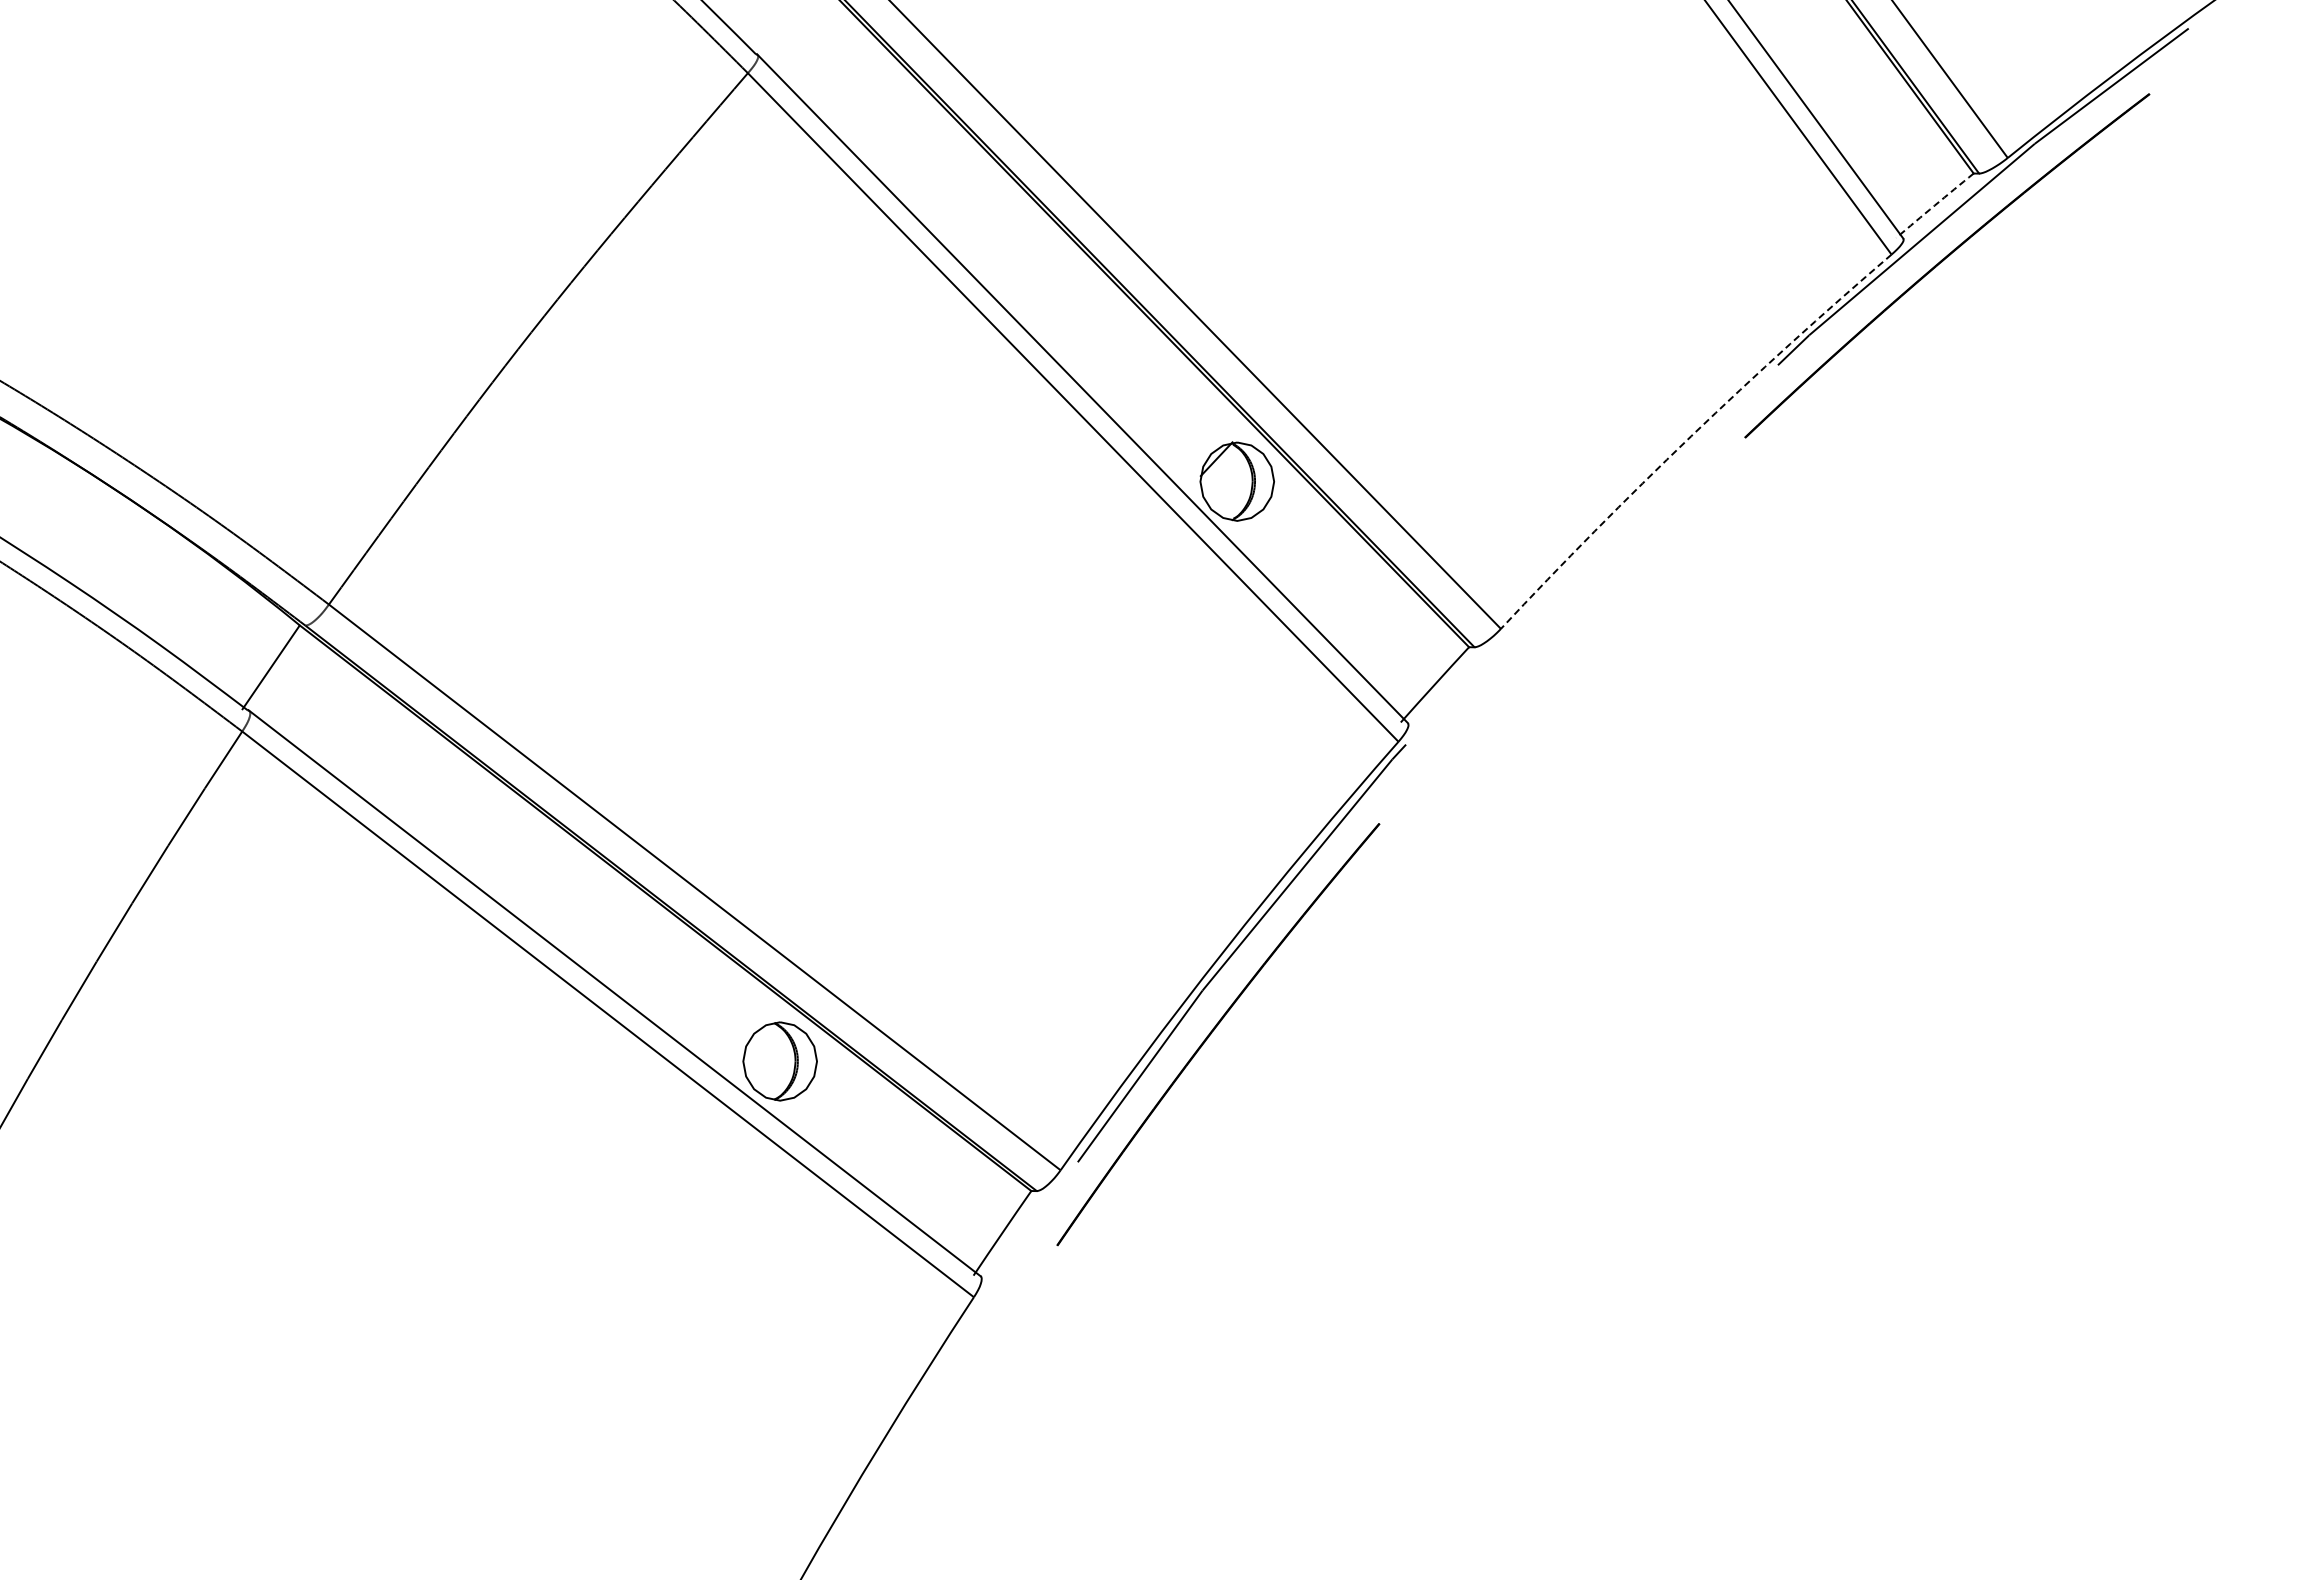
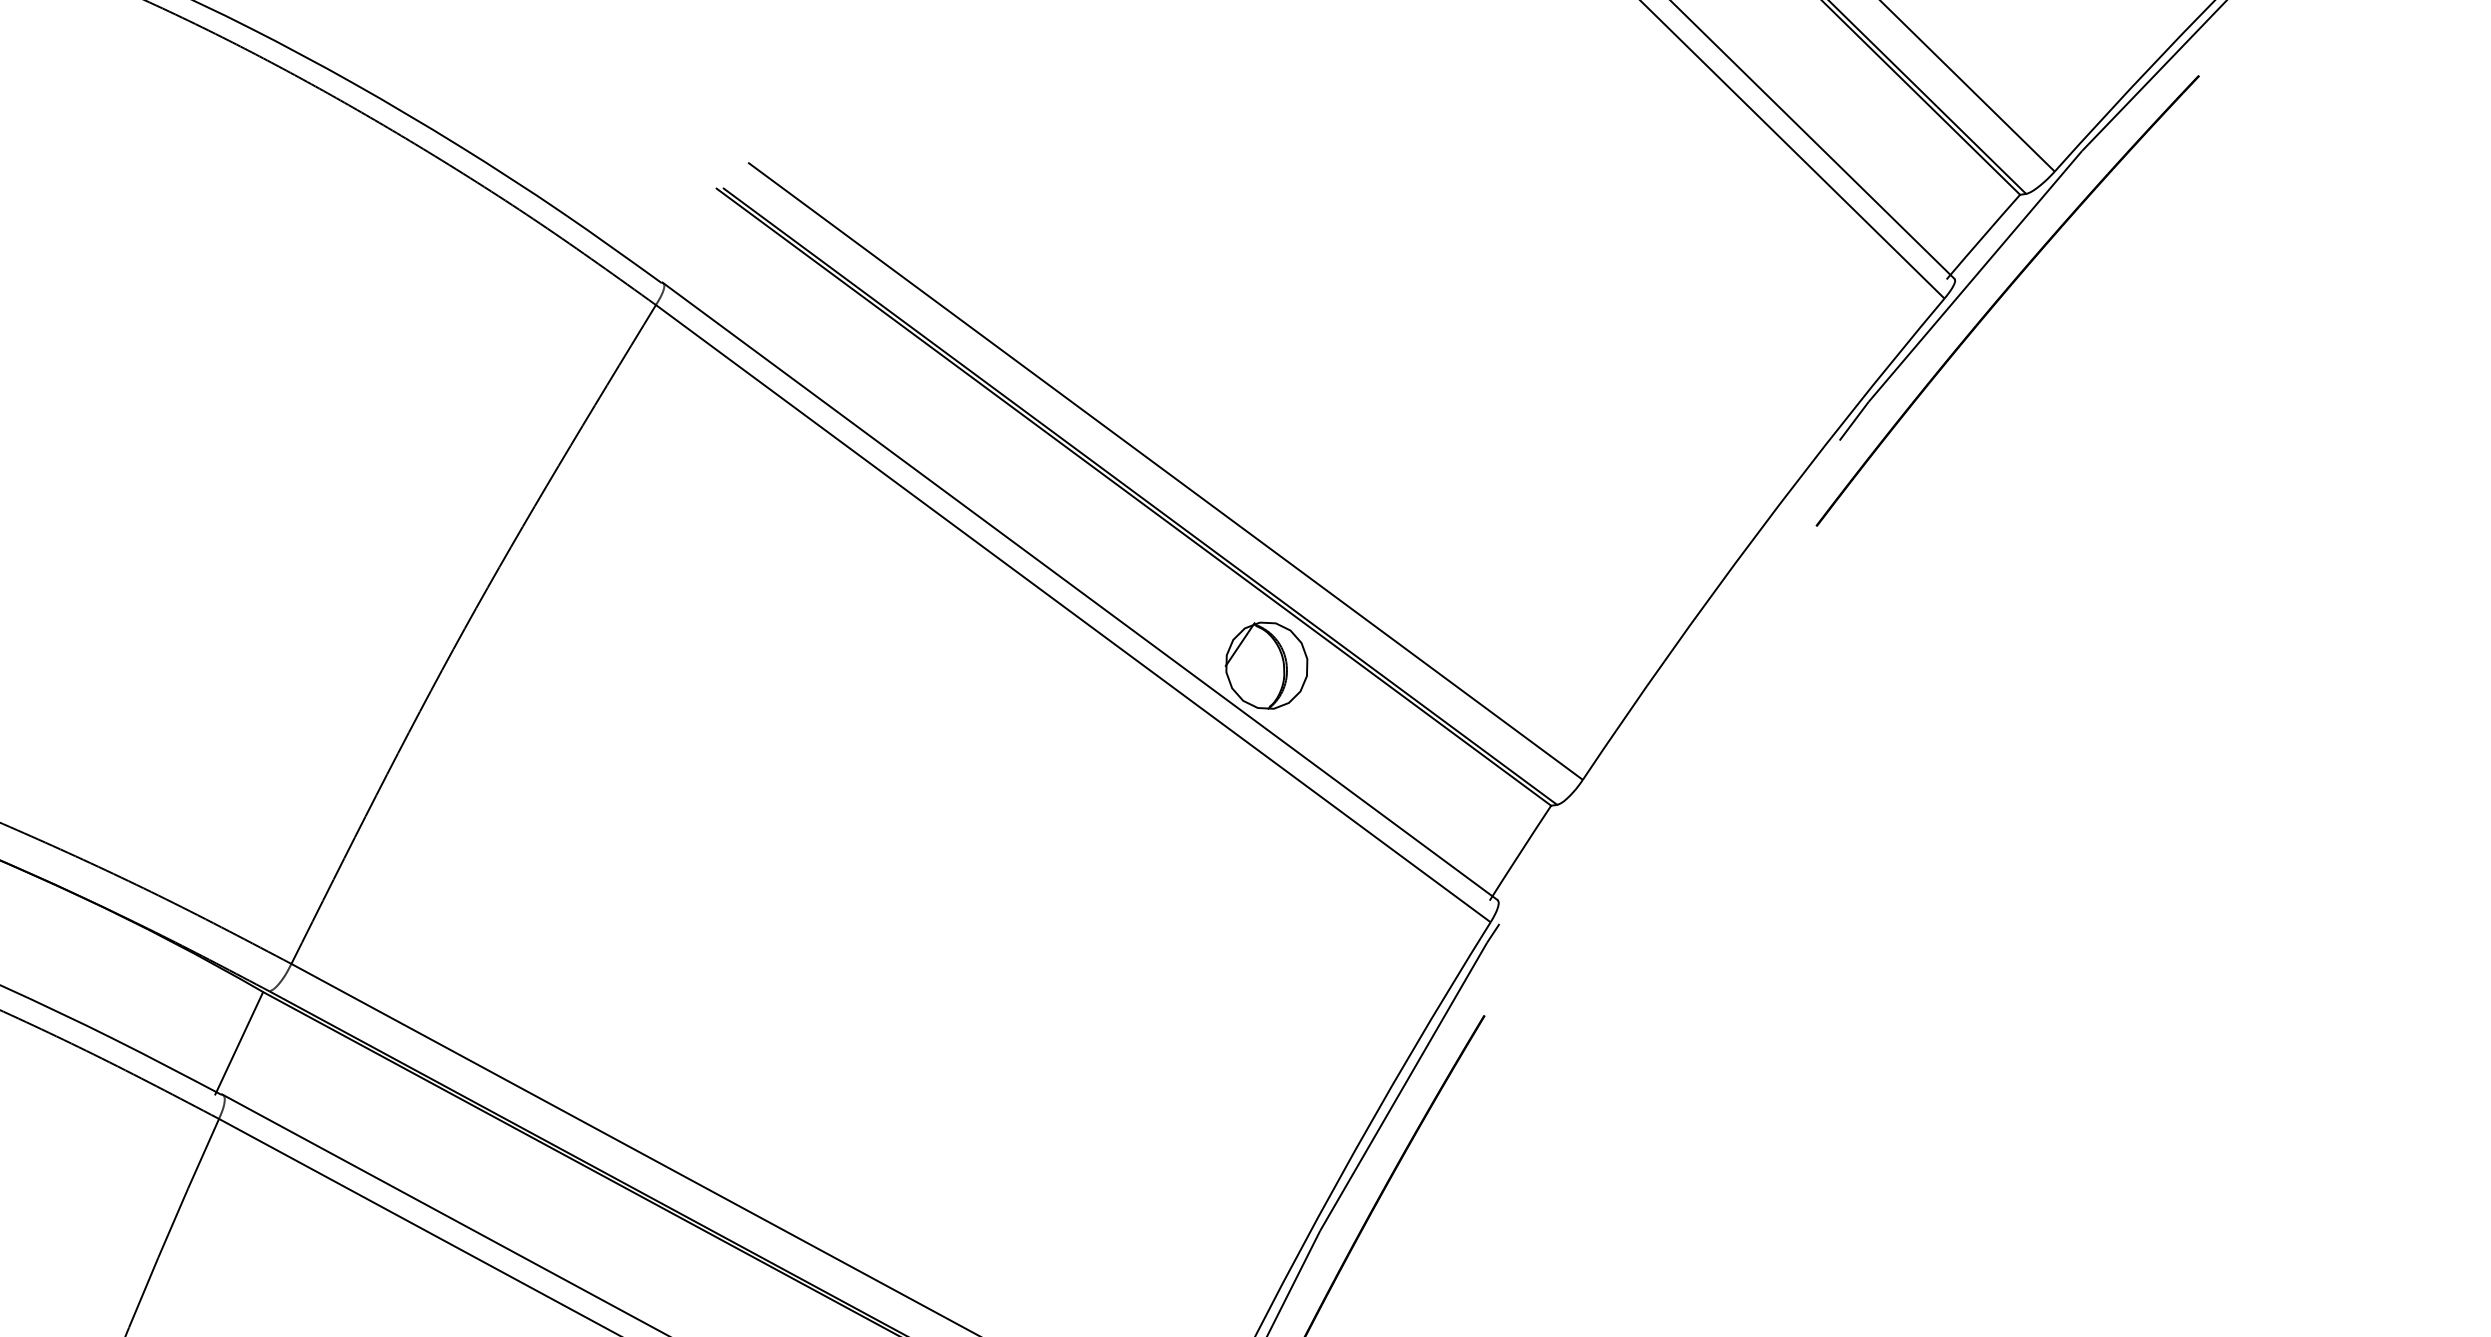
arc: (1934, 205) -> (1982, 236), dashed -> solid
arc: (1691, 436) -> (1757, 534), dashed -> solid

